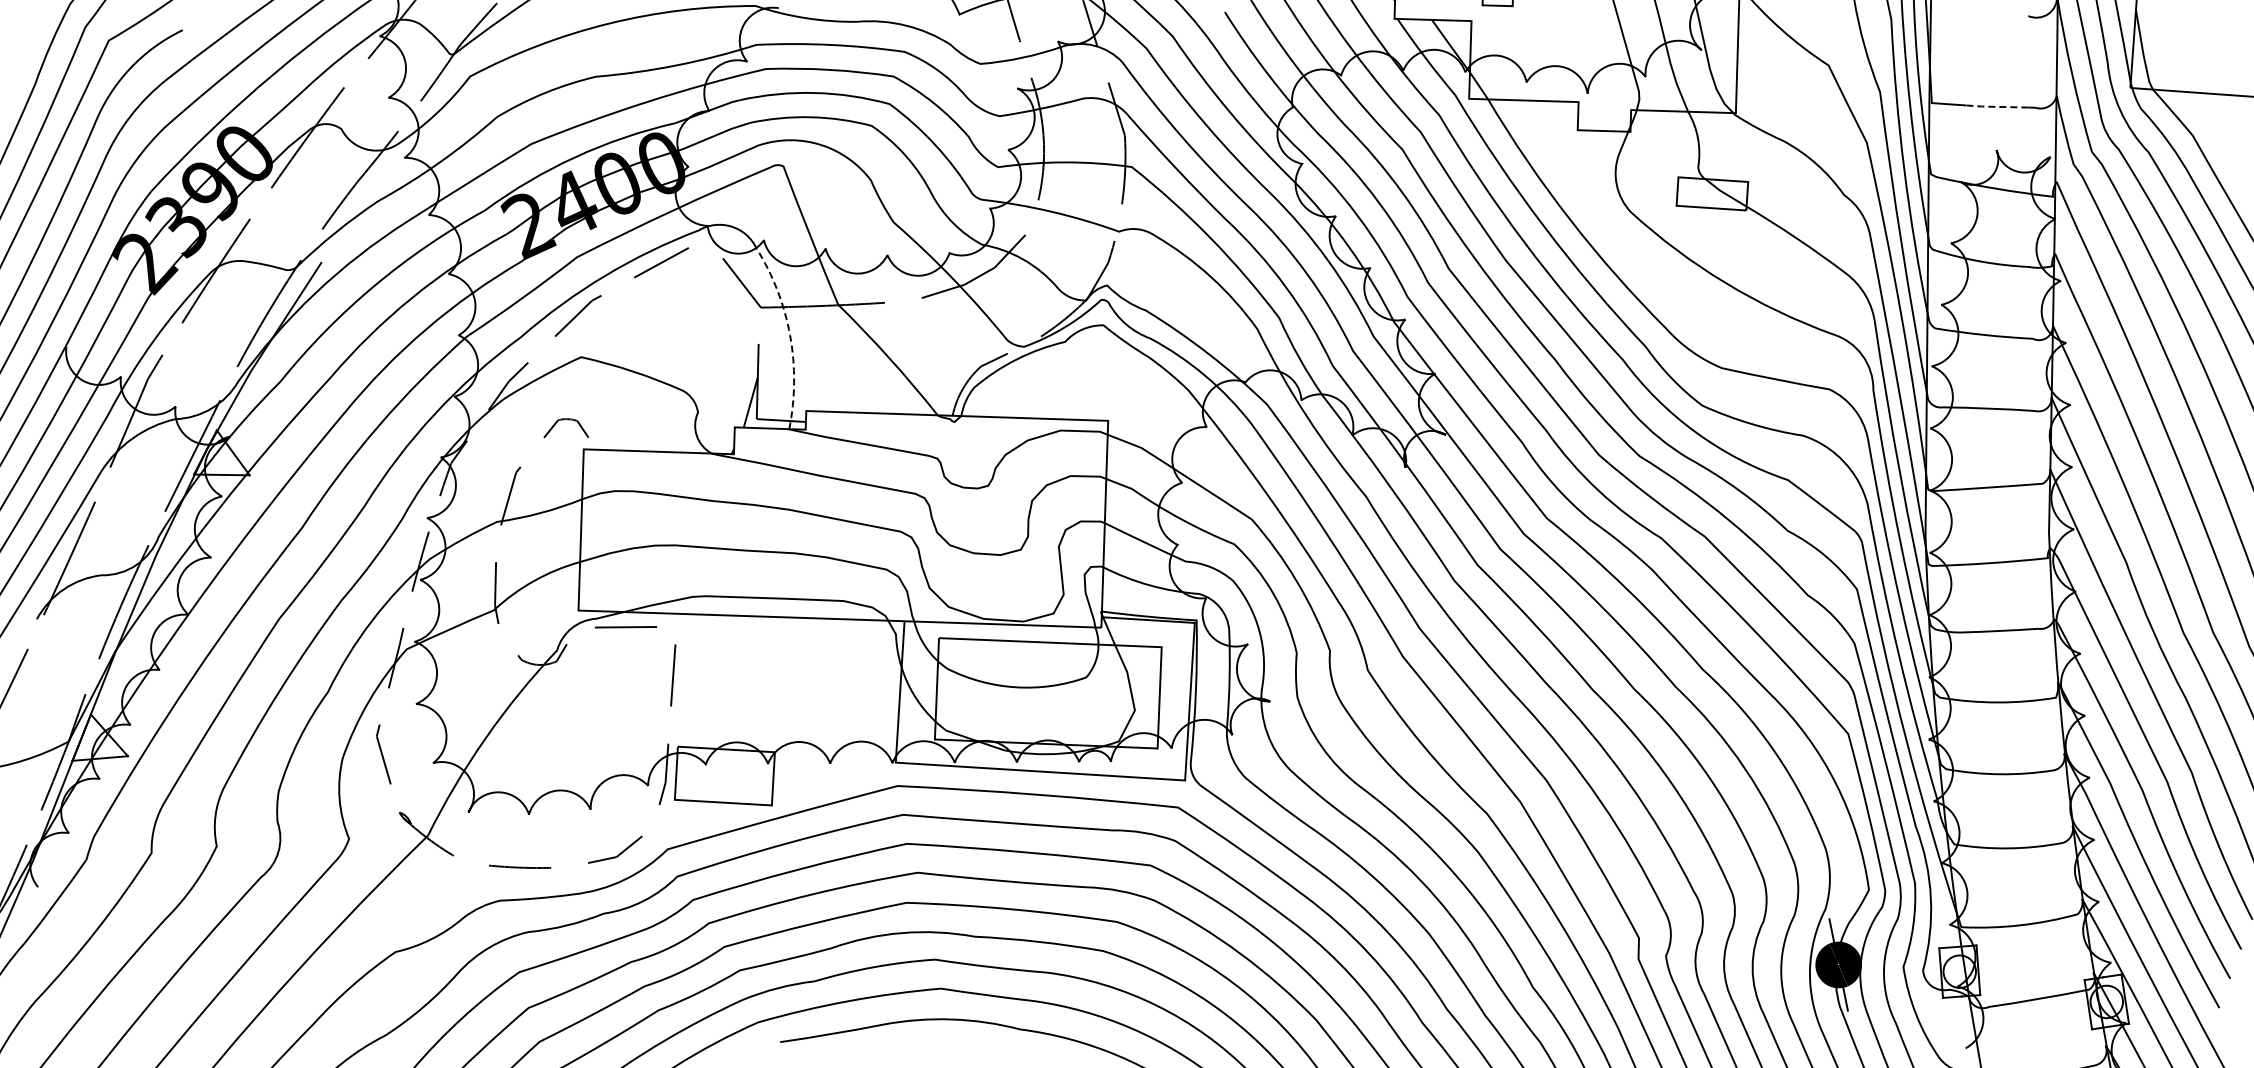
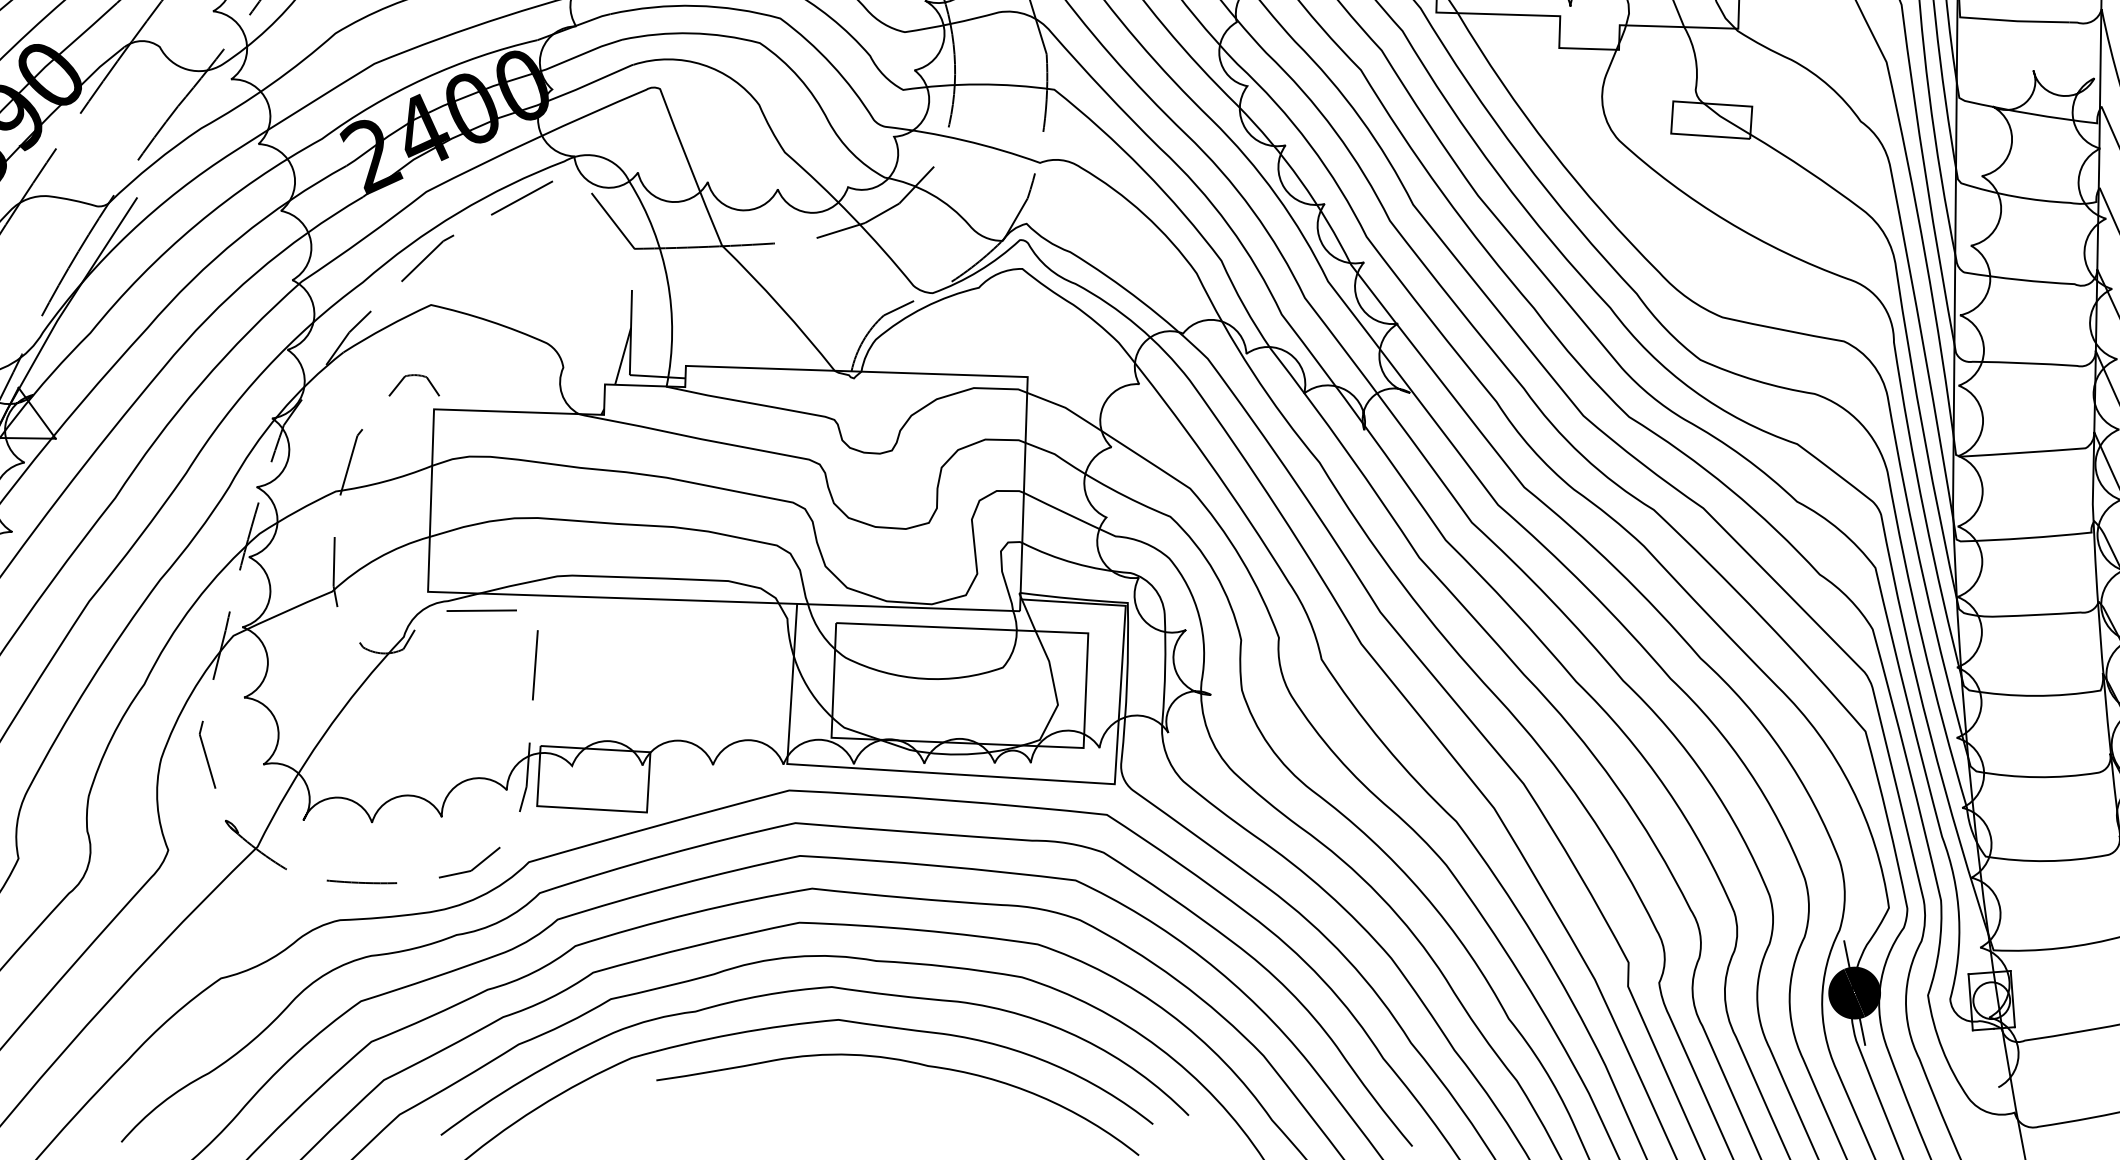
line: (1996, 106) -> (2033, 21), dashed -> solid
line: (790, 335) -> (668, 280), dashed -> solid

